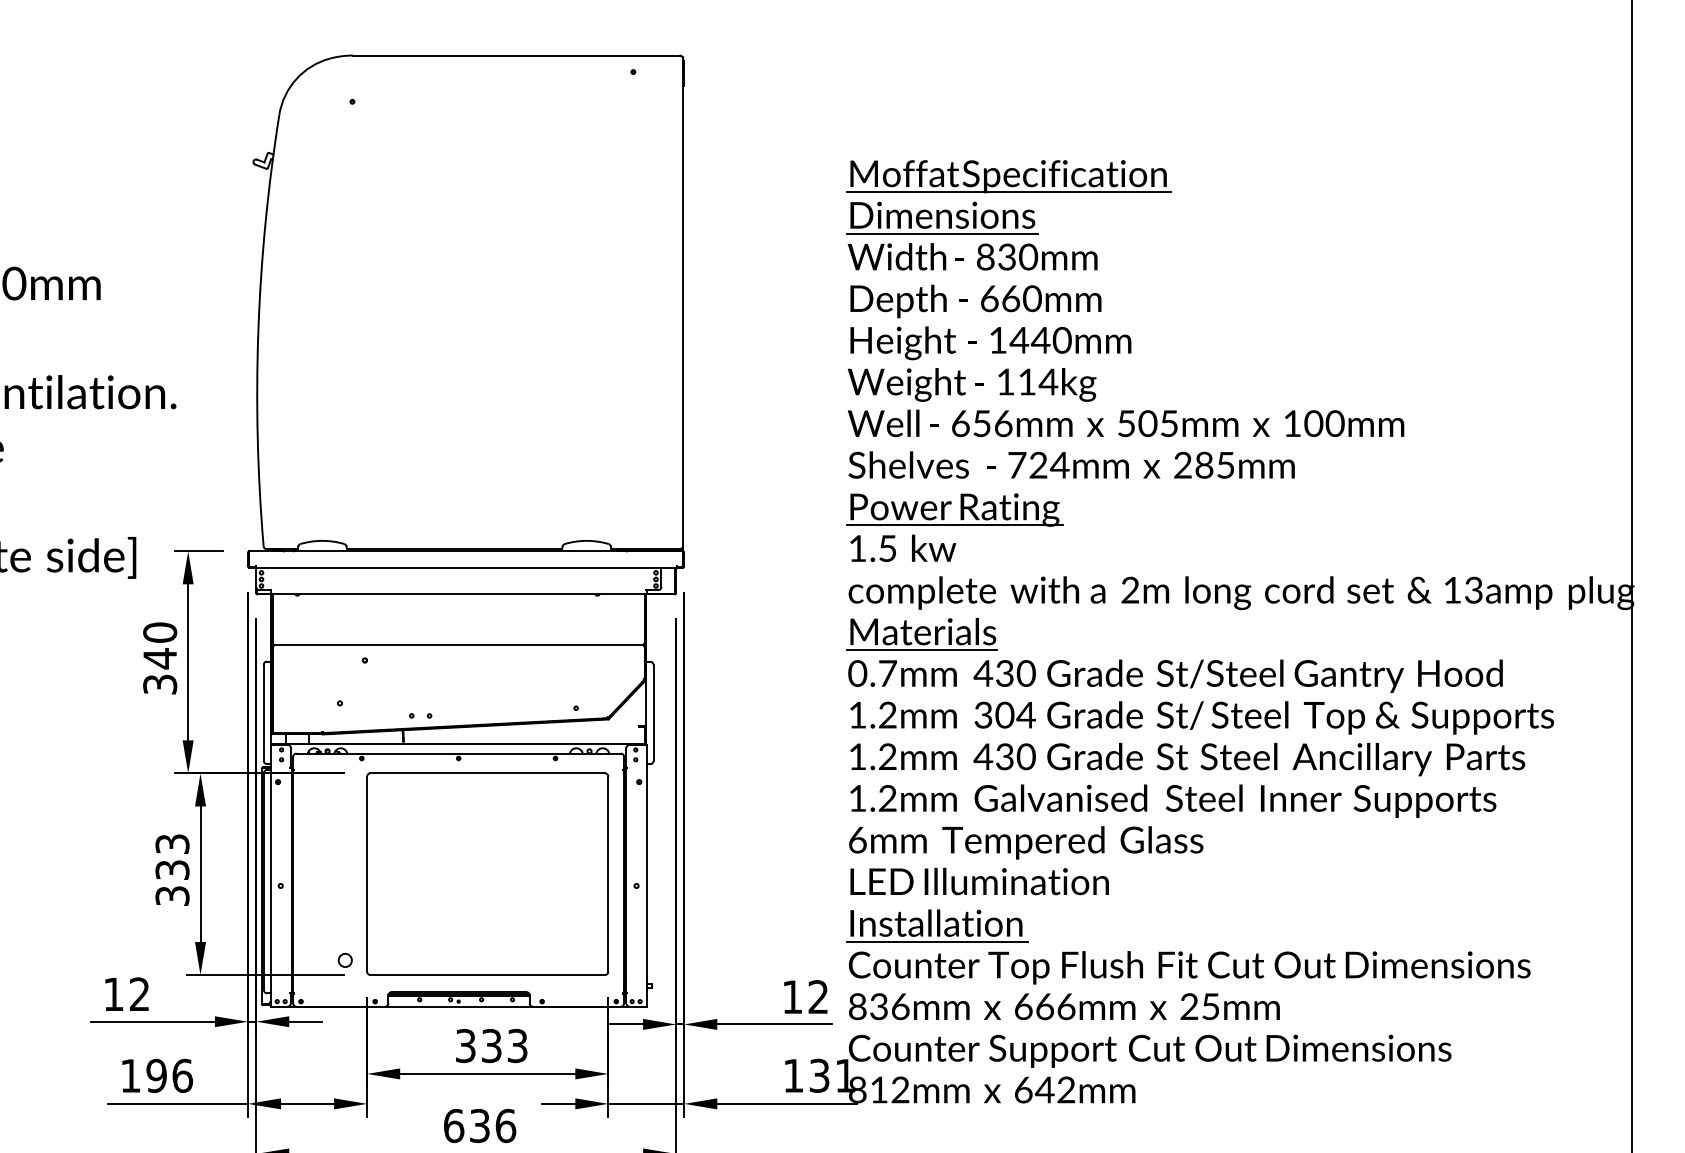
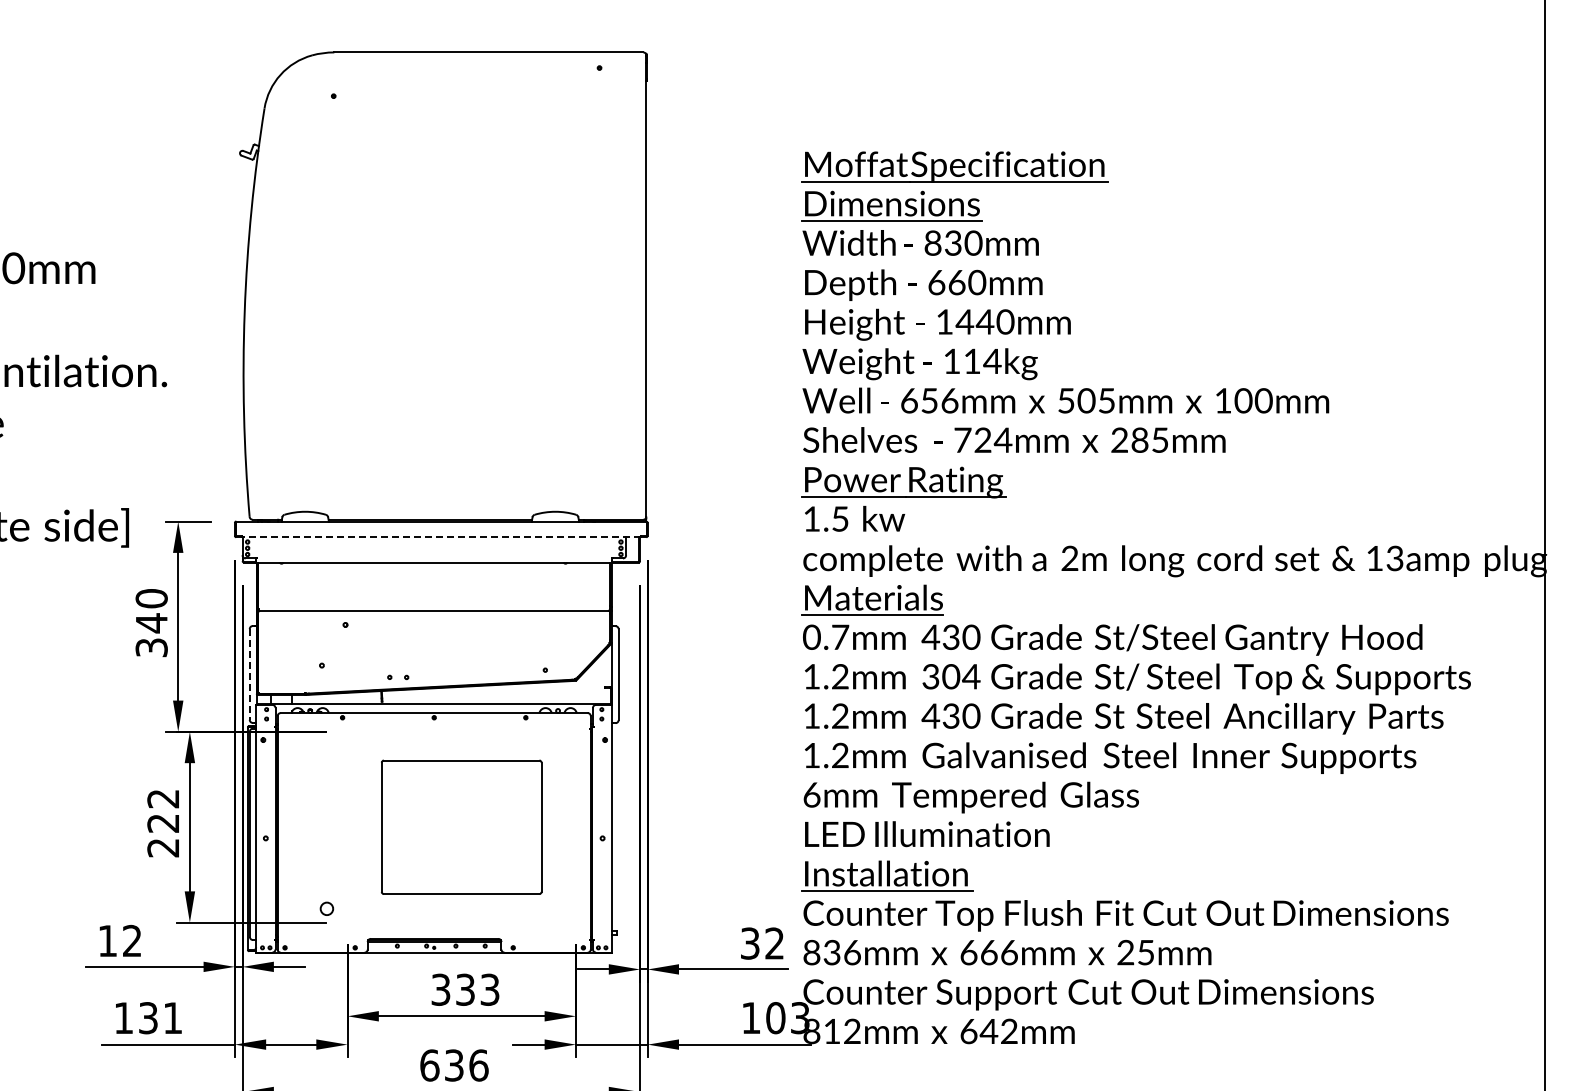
line: (465, 568) -> (440, 537), solid -> dashed
line: (263, 712) -> (249, 674), solid -> dashed
text: (172, 870) -> (163, 823), 333 -> 222
part: (487, 874) -> (461, 827), size x0.7
text: (792, 997) -> (750, 943), 12 -> 32
text: (169, 1076) -> (160, 1018), 196 -> 131
text: (831, 1076) -> (787, 1018), 131 -> 103

